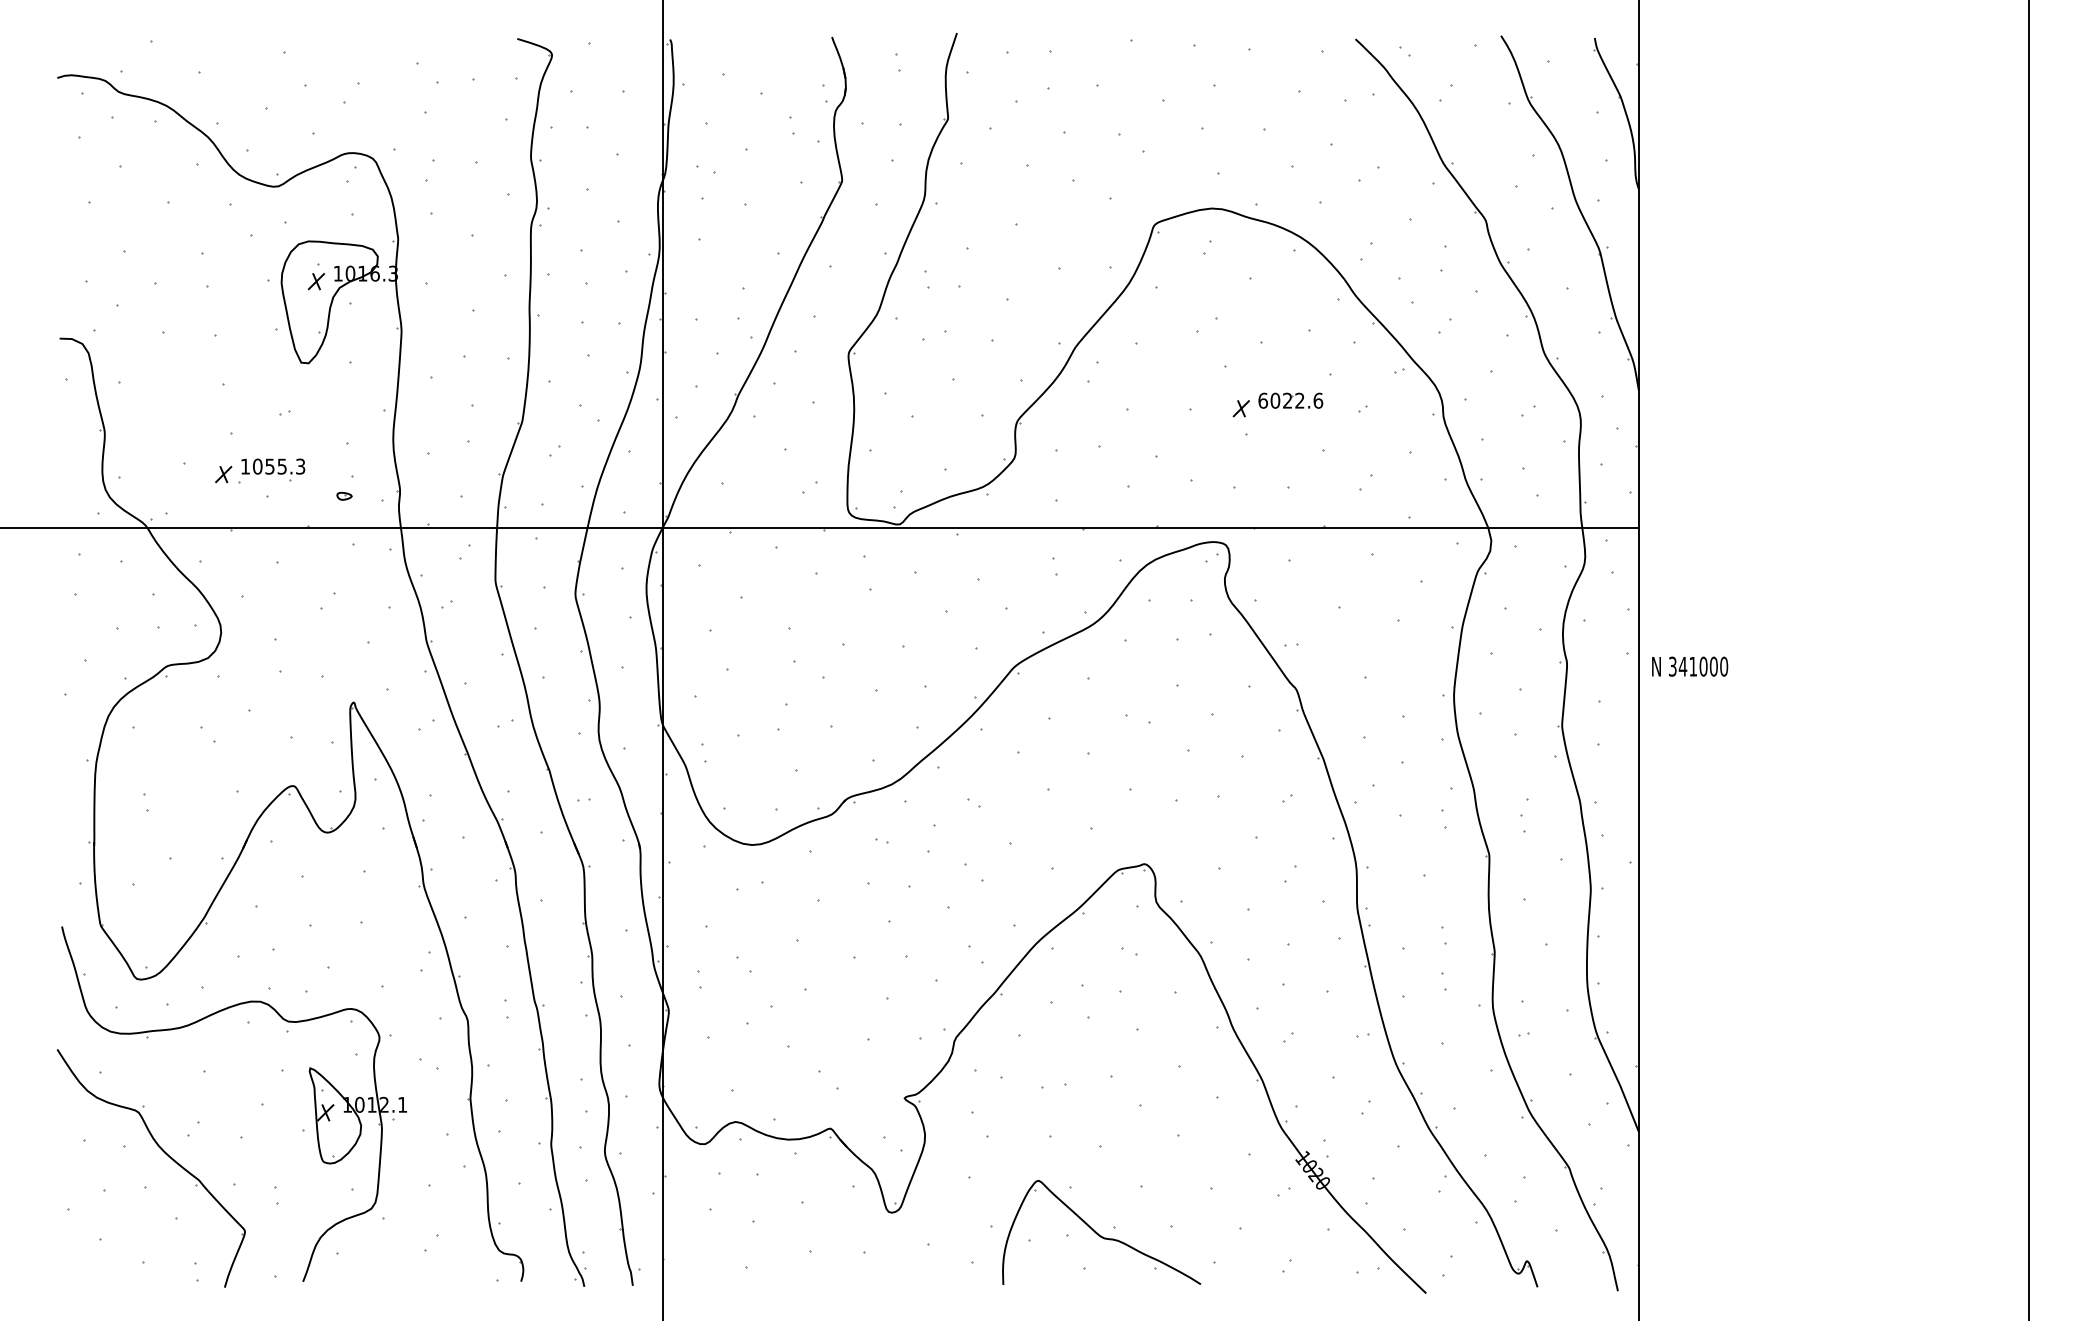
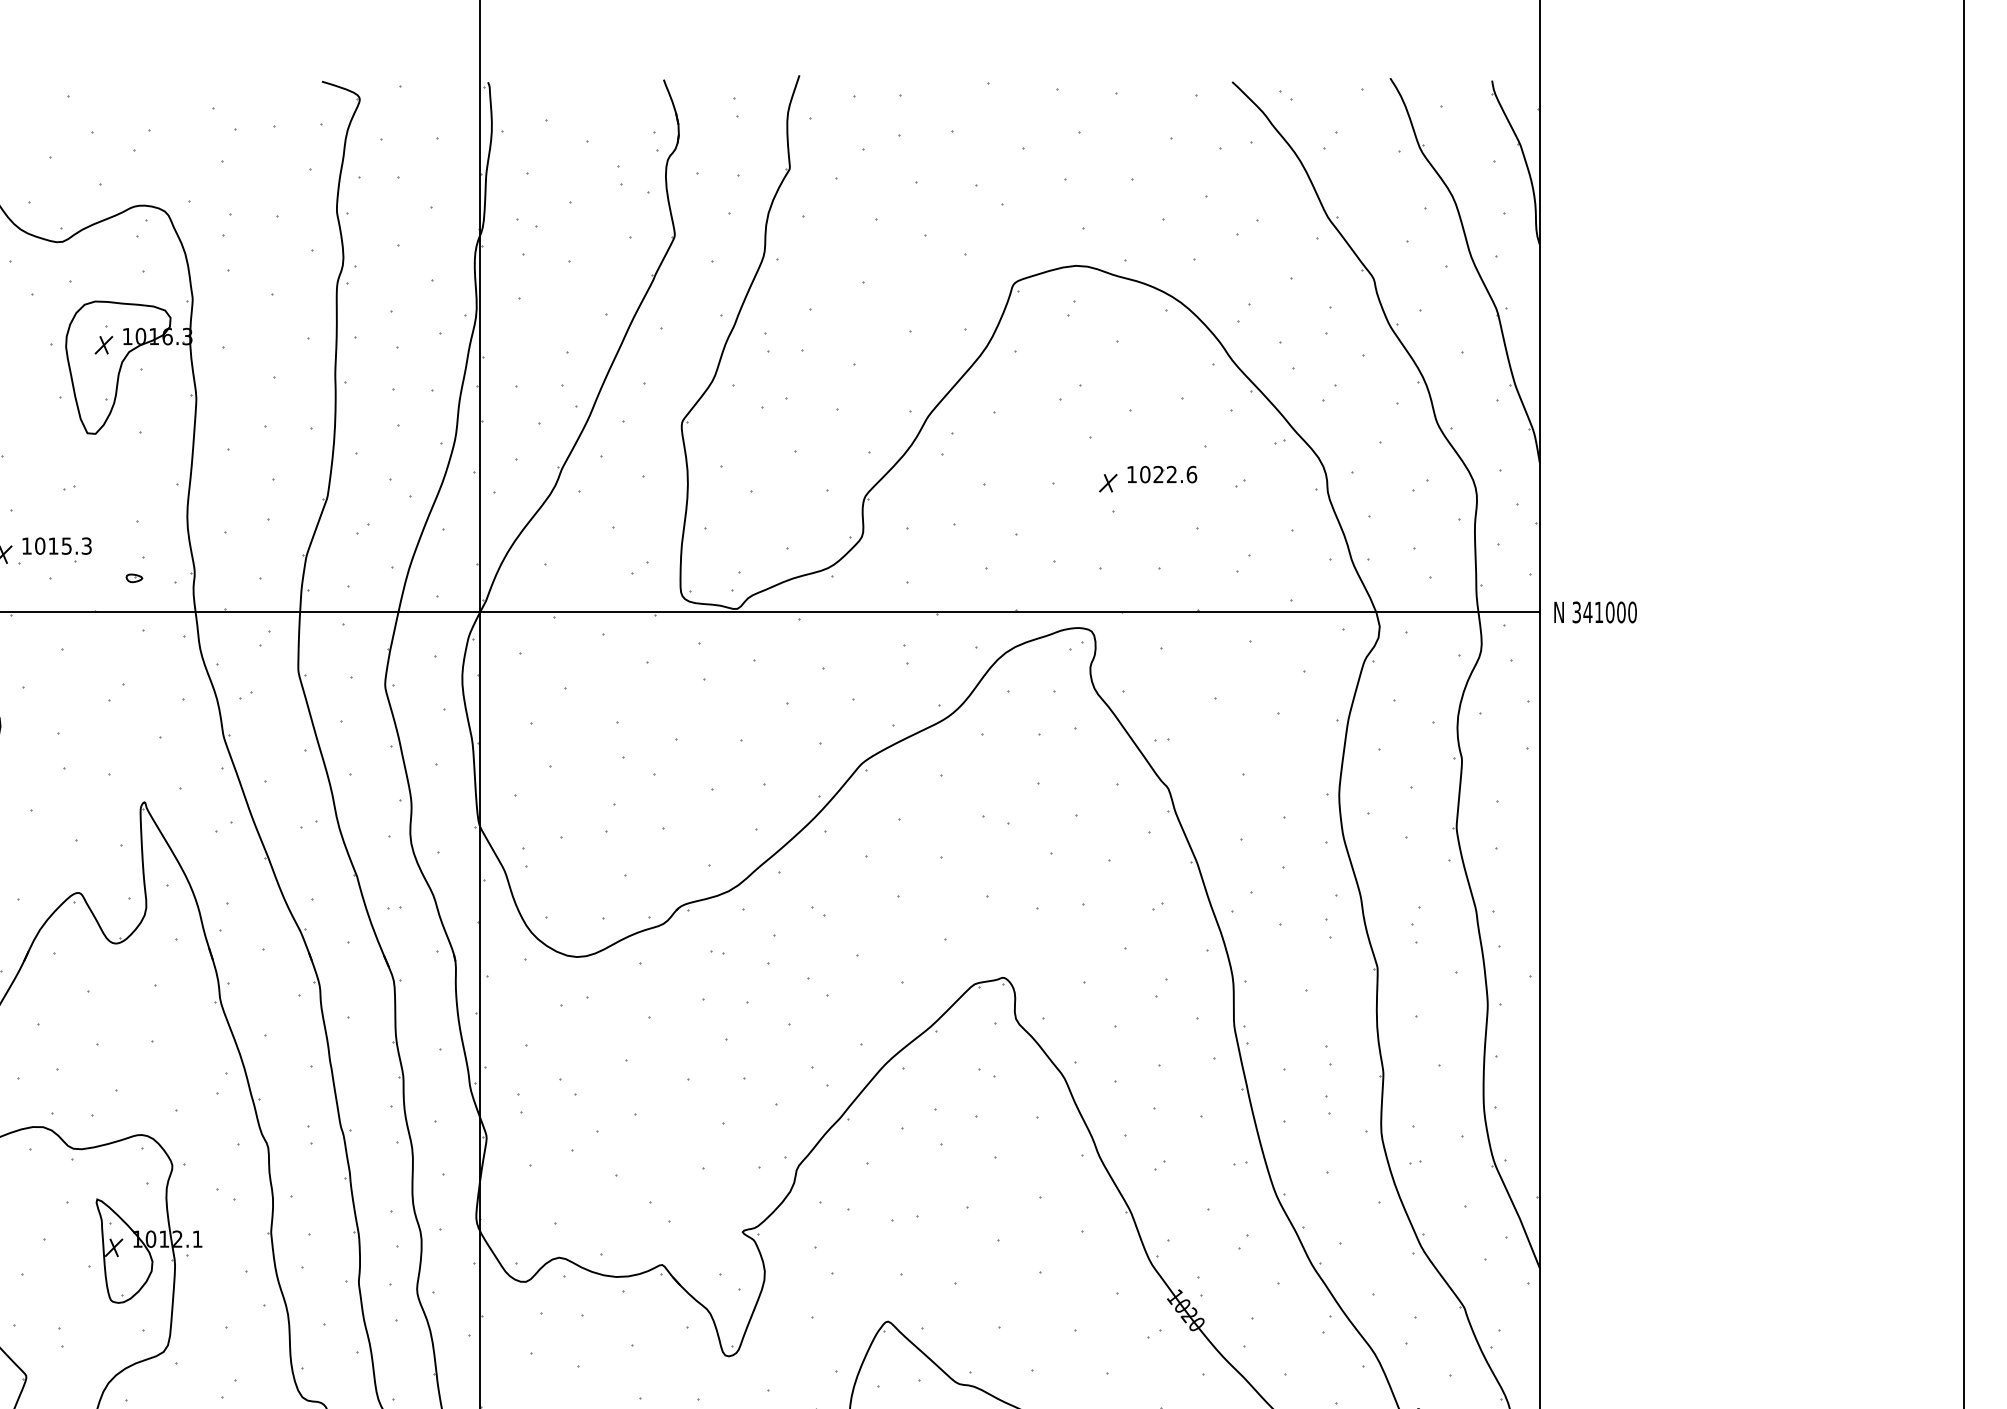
text: (1263, 400) -> (1132, 474), 6022.6 -> 1022.6
text: (269, 466) -> (52, 545), 1055.3 -> 1015.3
text: (1690, 666) -> (1596, 612), moved

